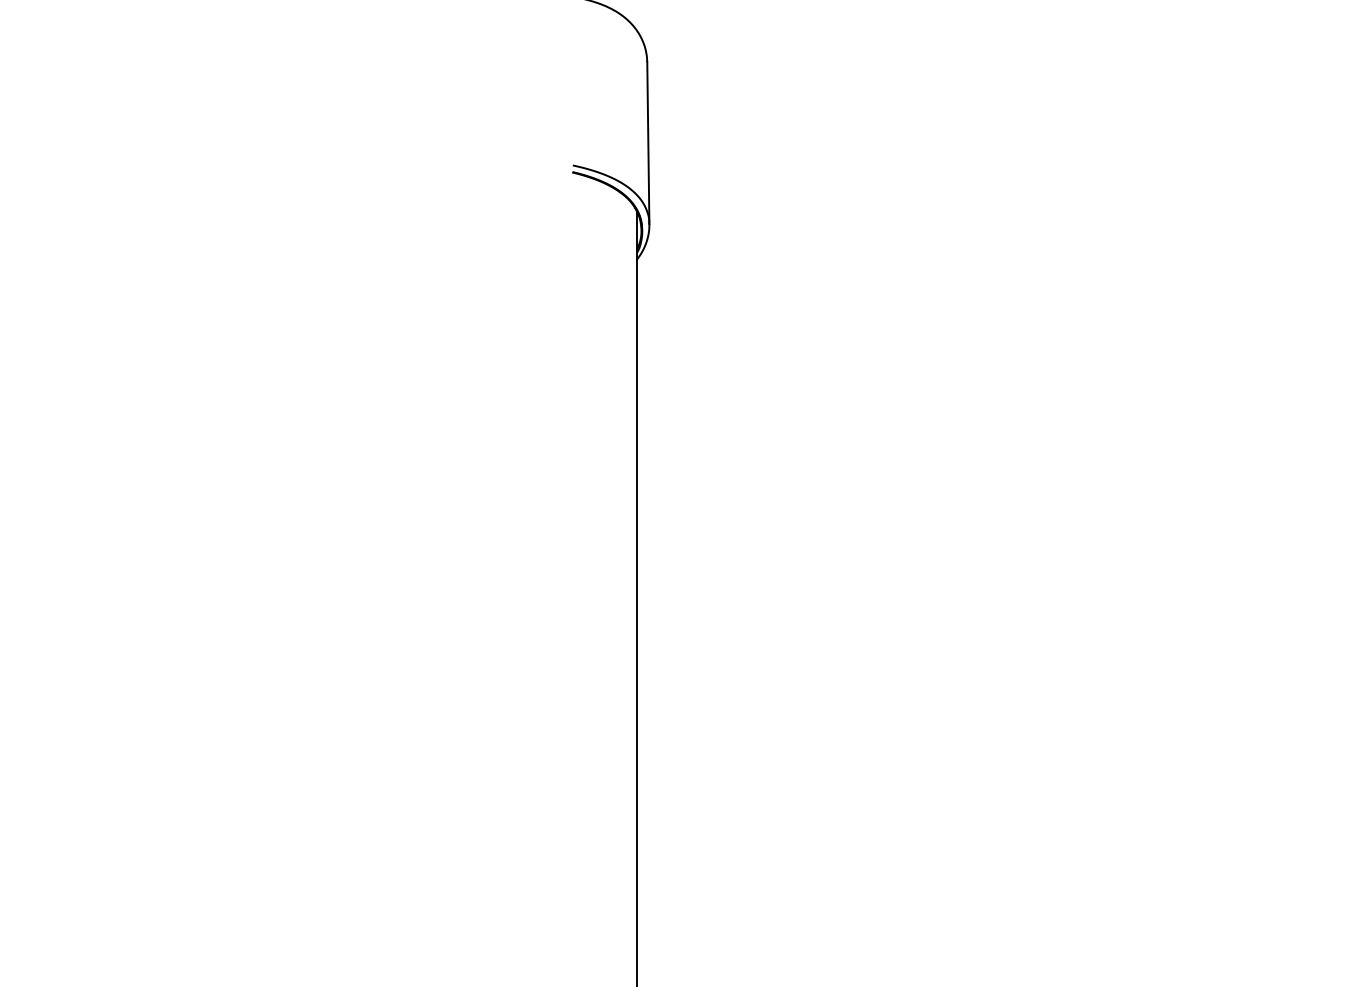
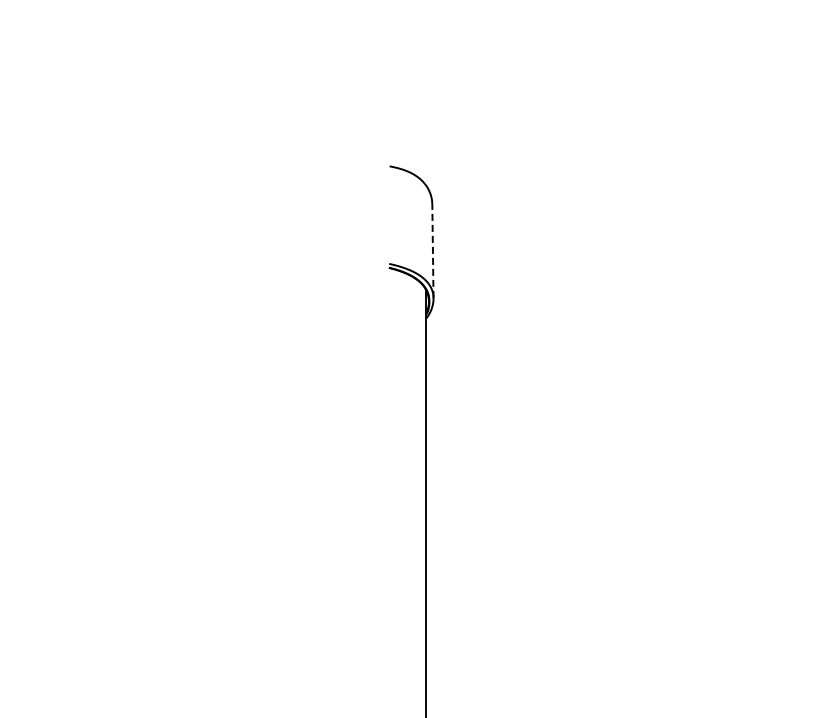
line: (647, 142) -> (432, 250), solid -> dashed

